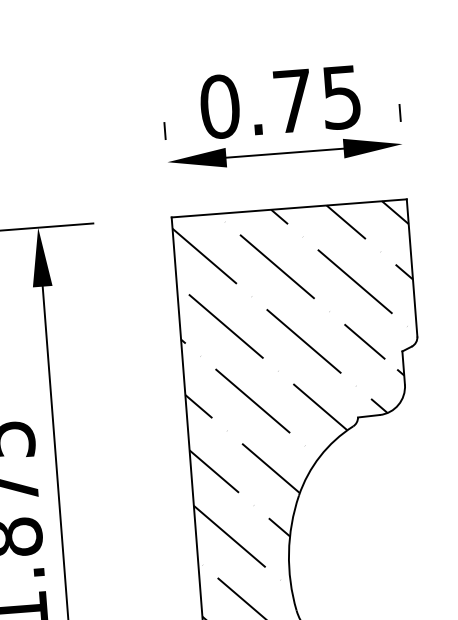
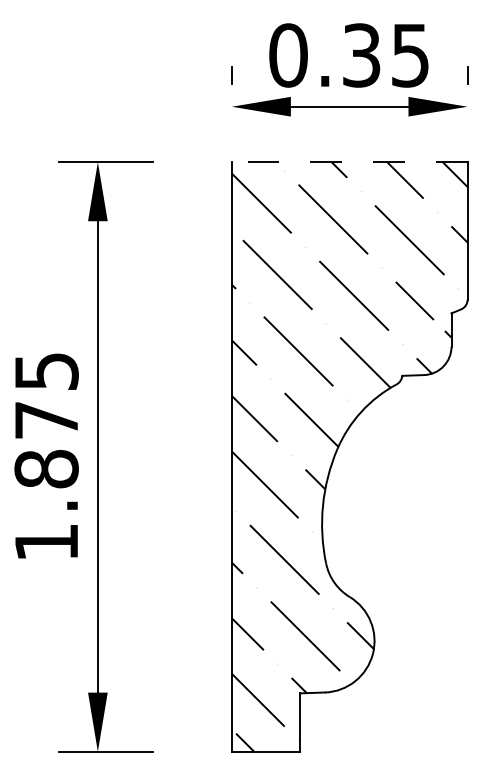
text: (292, 101) -> (361, 55), 0.75 -> 0.35
line: (289, 208) -> (349, 162), solid -> dashed

